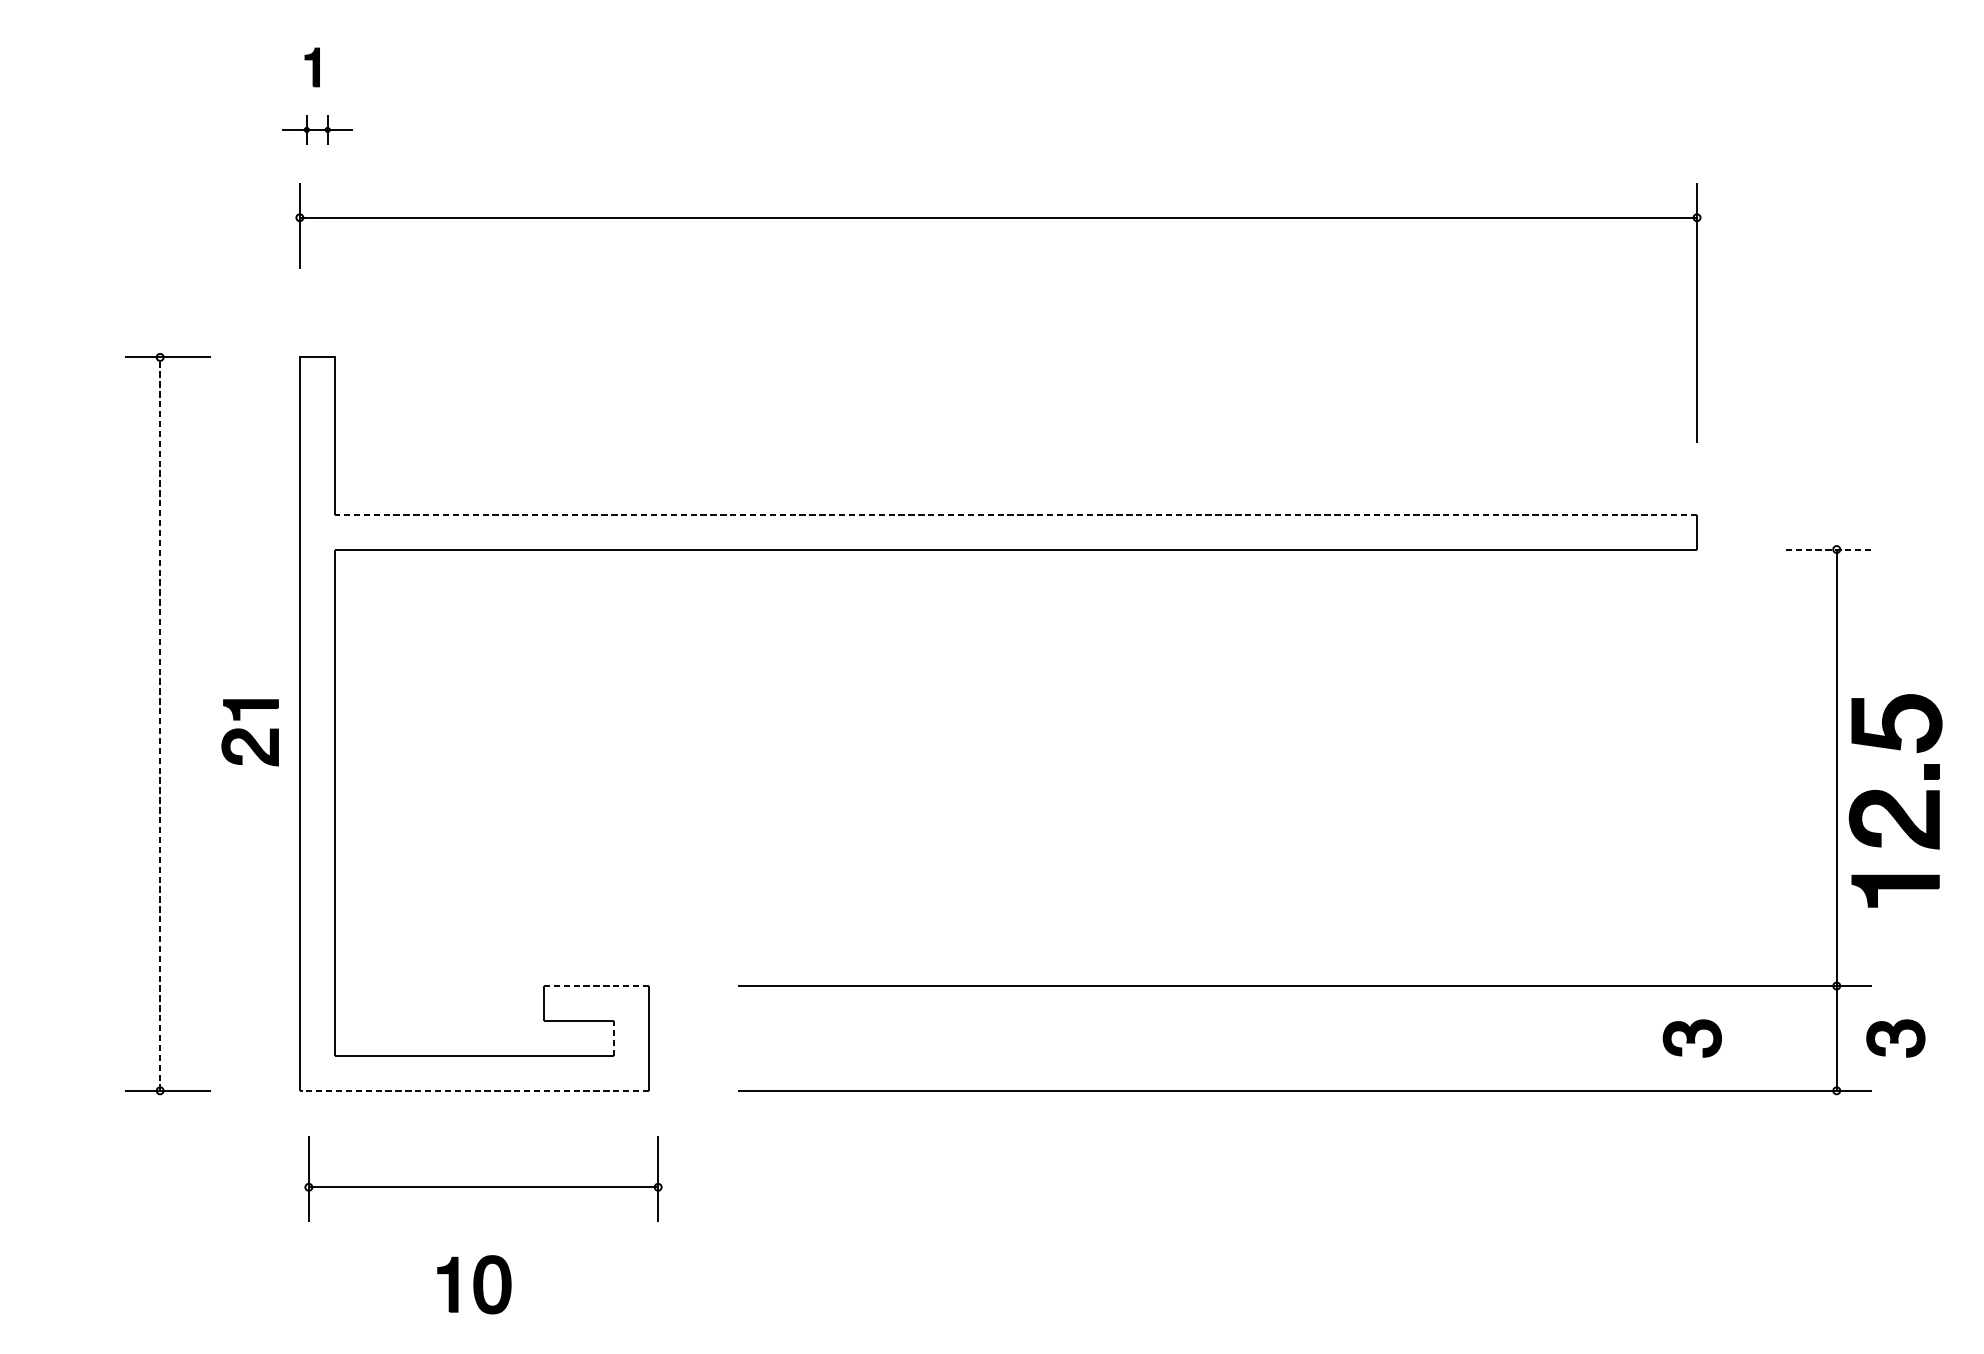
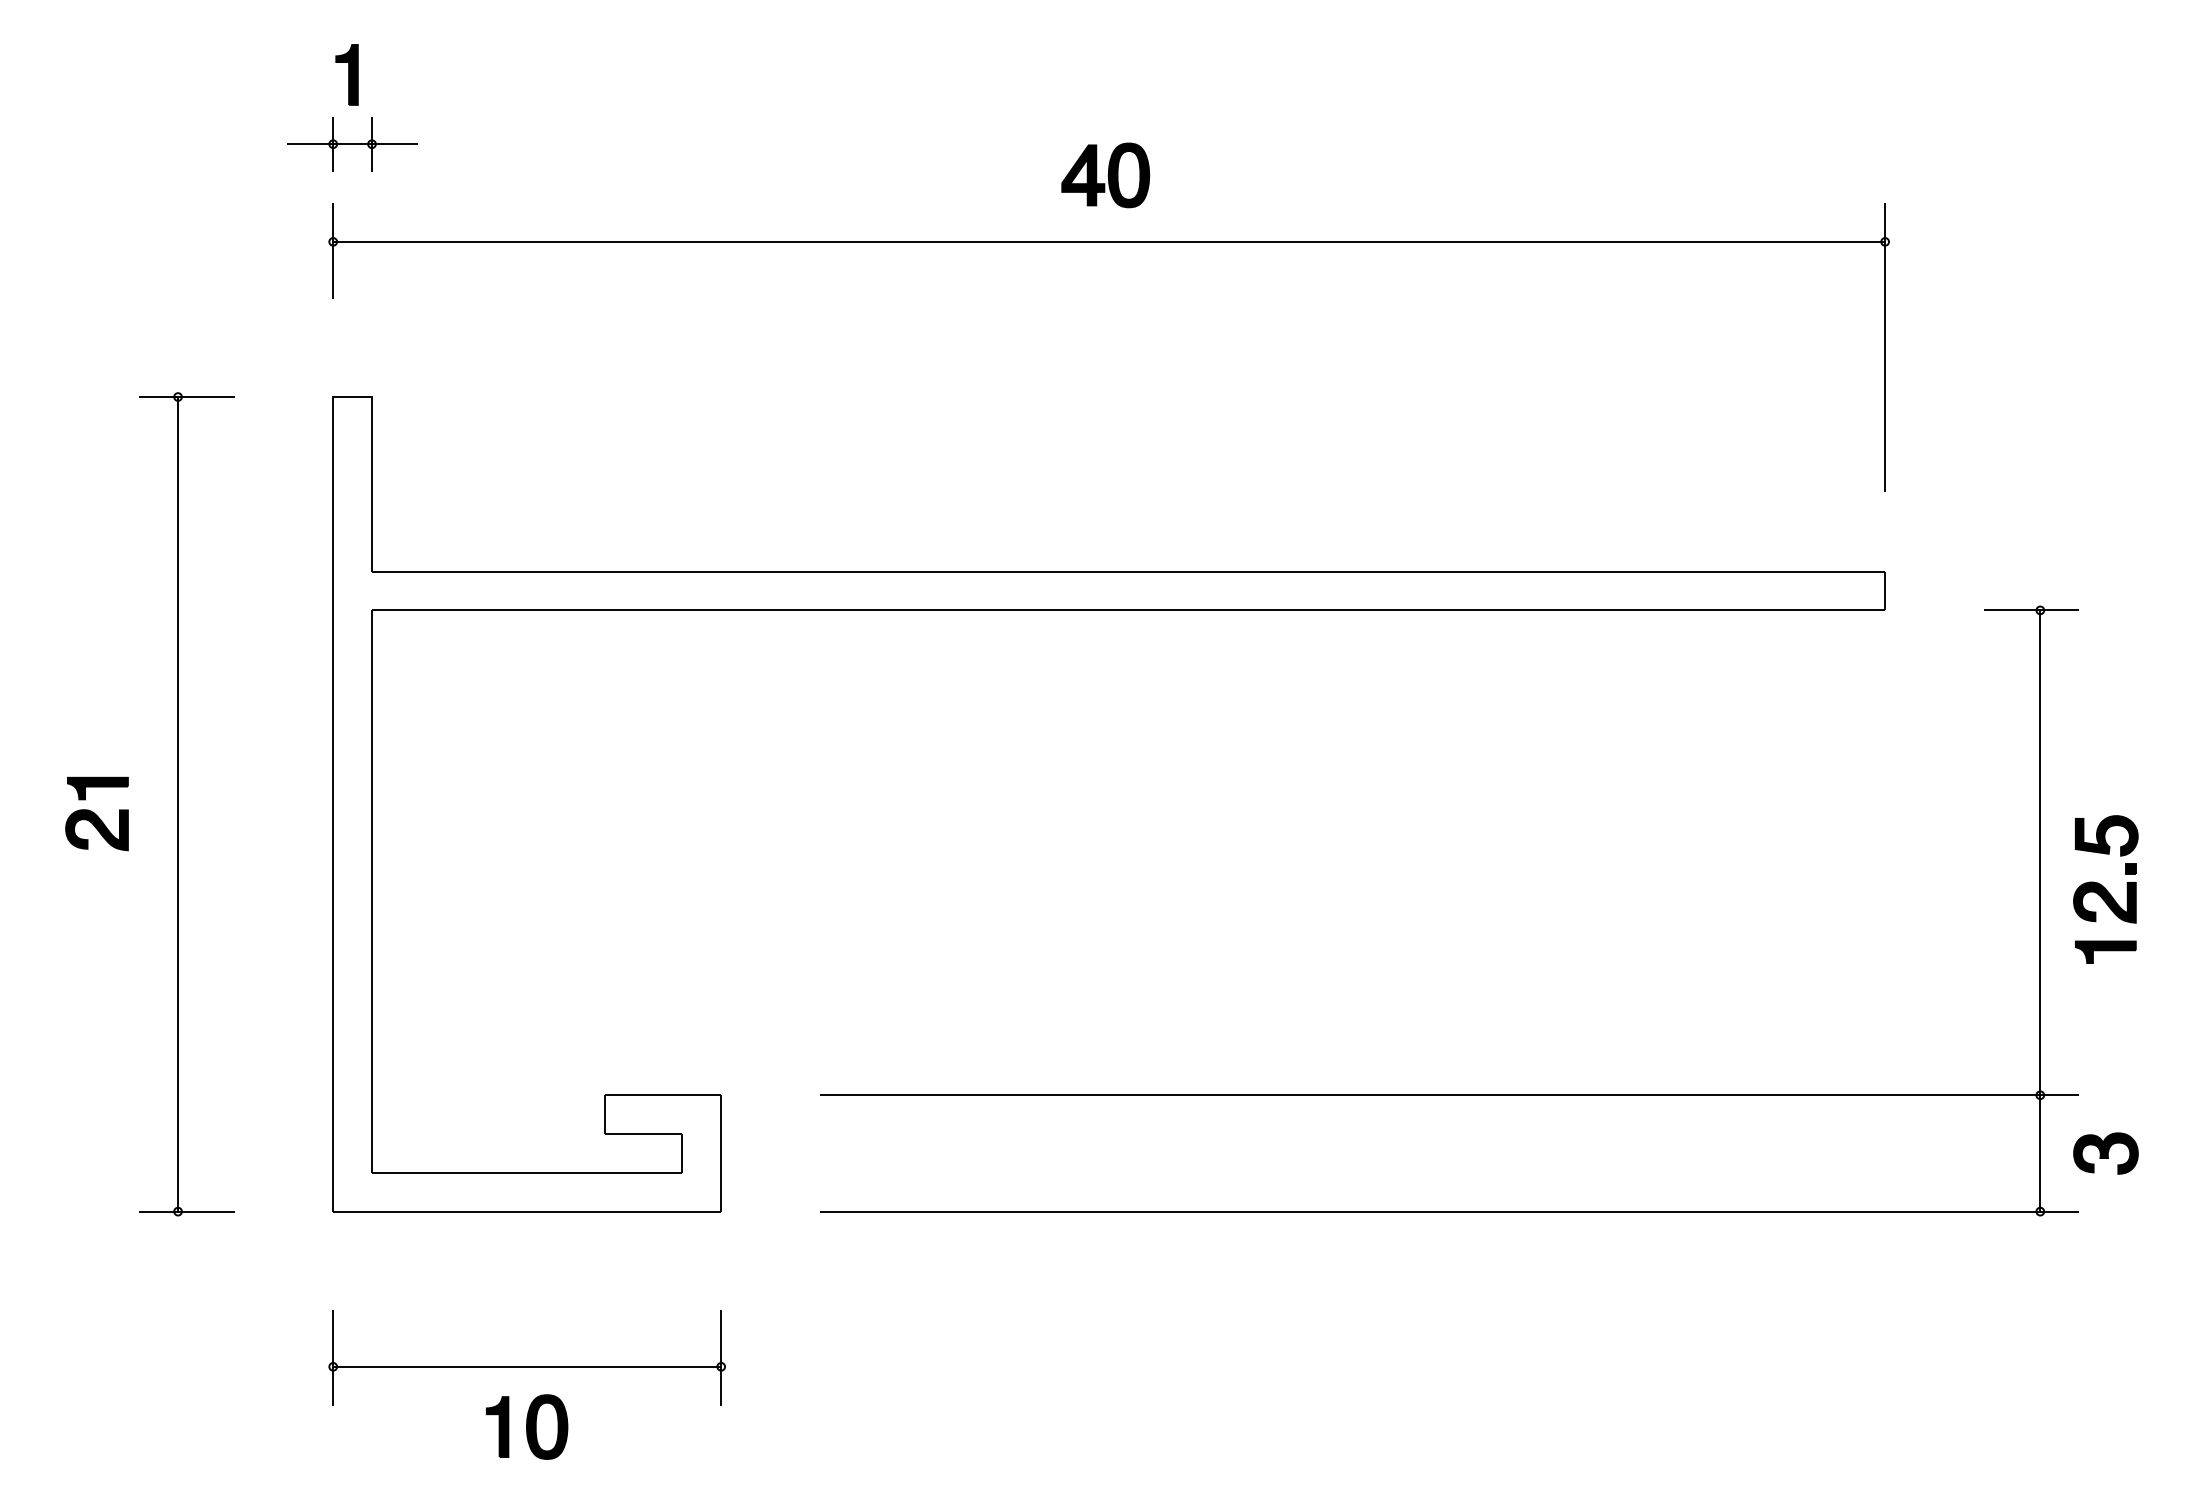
part: (311, 67) -> (346, 74), size x1.43
part: (317, 130) -> (352, 144), size x1.67
part: (995, 157) -> (1105, 175), added
line: (1015, 514) -> (1128, 571), dashed -> solid
line: (1828, 549) -> (2031, 610), dashed -> solid
line: (160, 723) -> (178, 803), dashed -> solid
part: (249, 732) -> (96, 813), moved
part: (1895, 800) -> (2105, 889), size x0.62
line: (596, 986) -> (662, 1095), dashed -> solid
line: (614, 1037) -> (682, 1152), dashed -> solid
part: (1691, 1038) -> (1879, 1153), removed
line: (473, 1090) -> (526, 1211), dashed -> solid
part: (482, 1187) -> (526, 1366), moved

